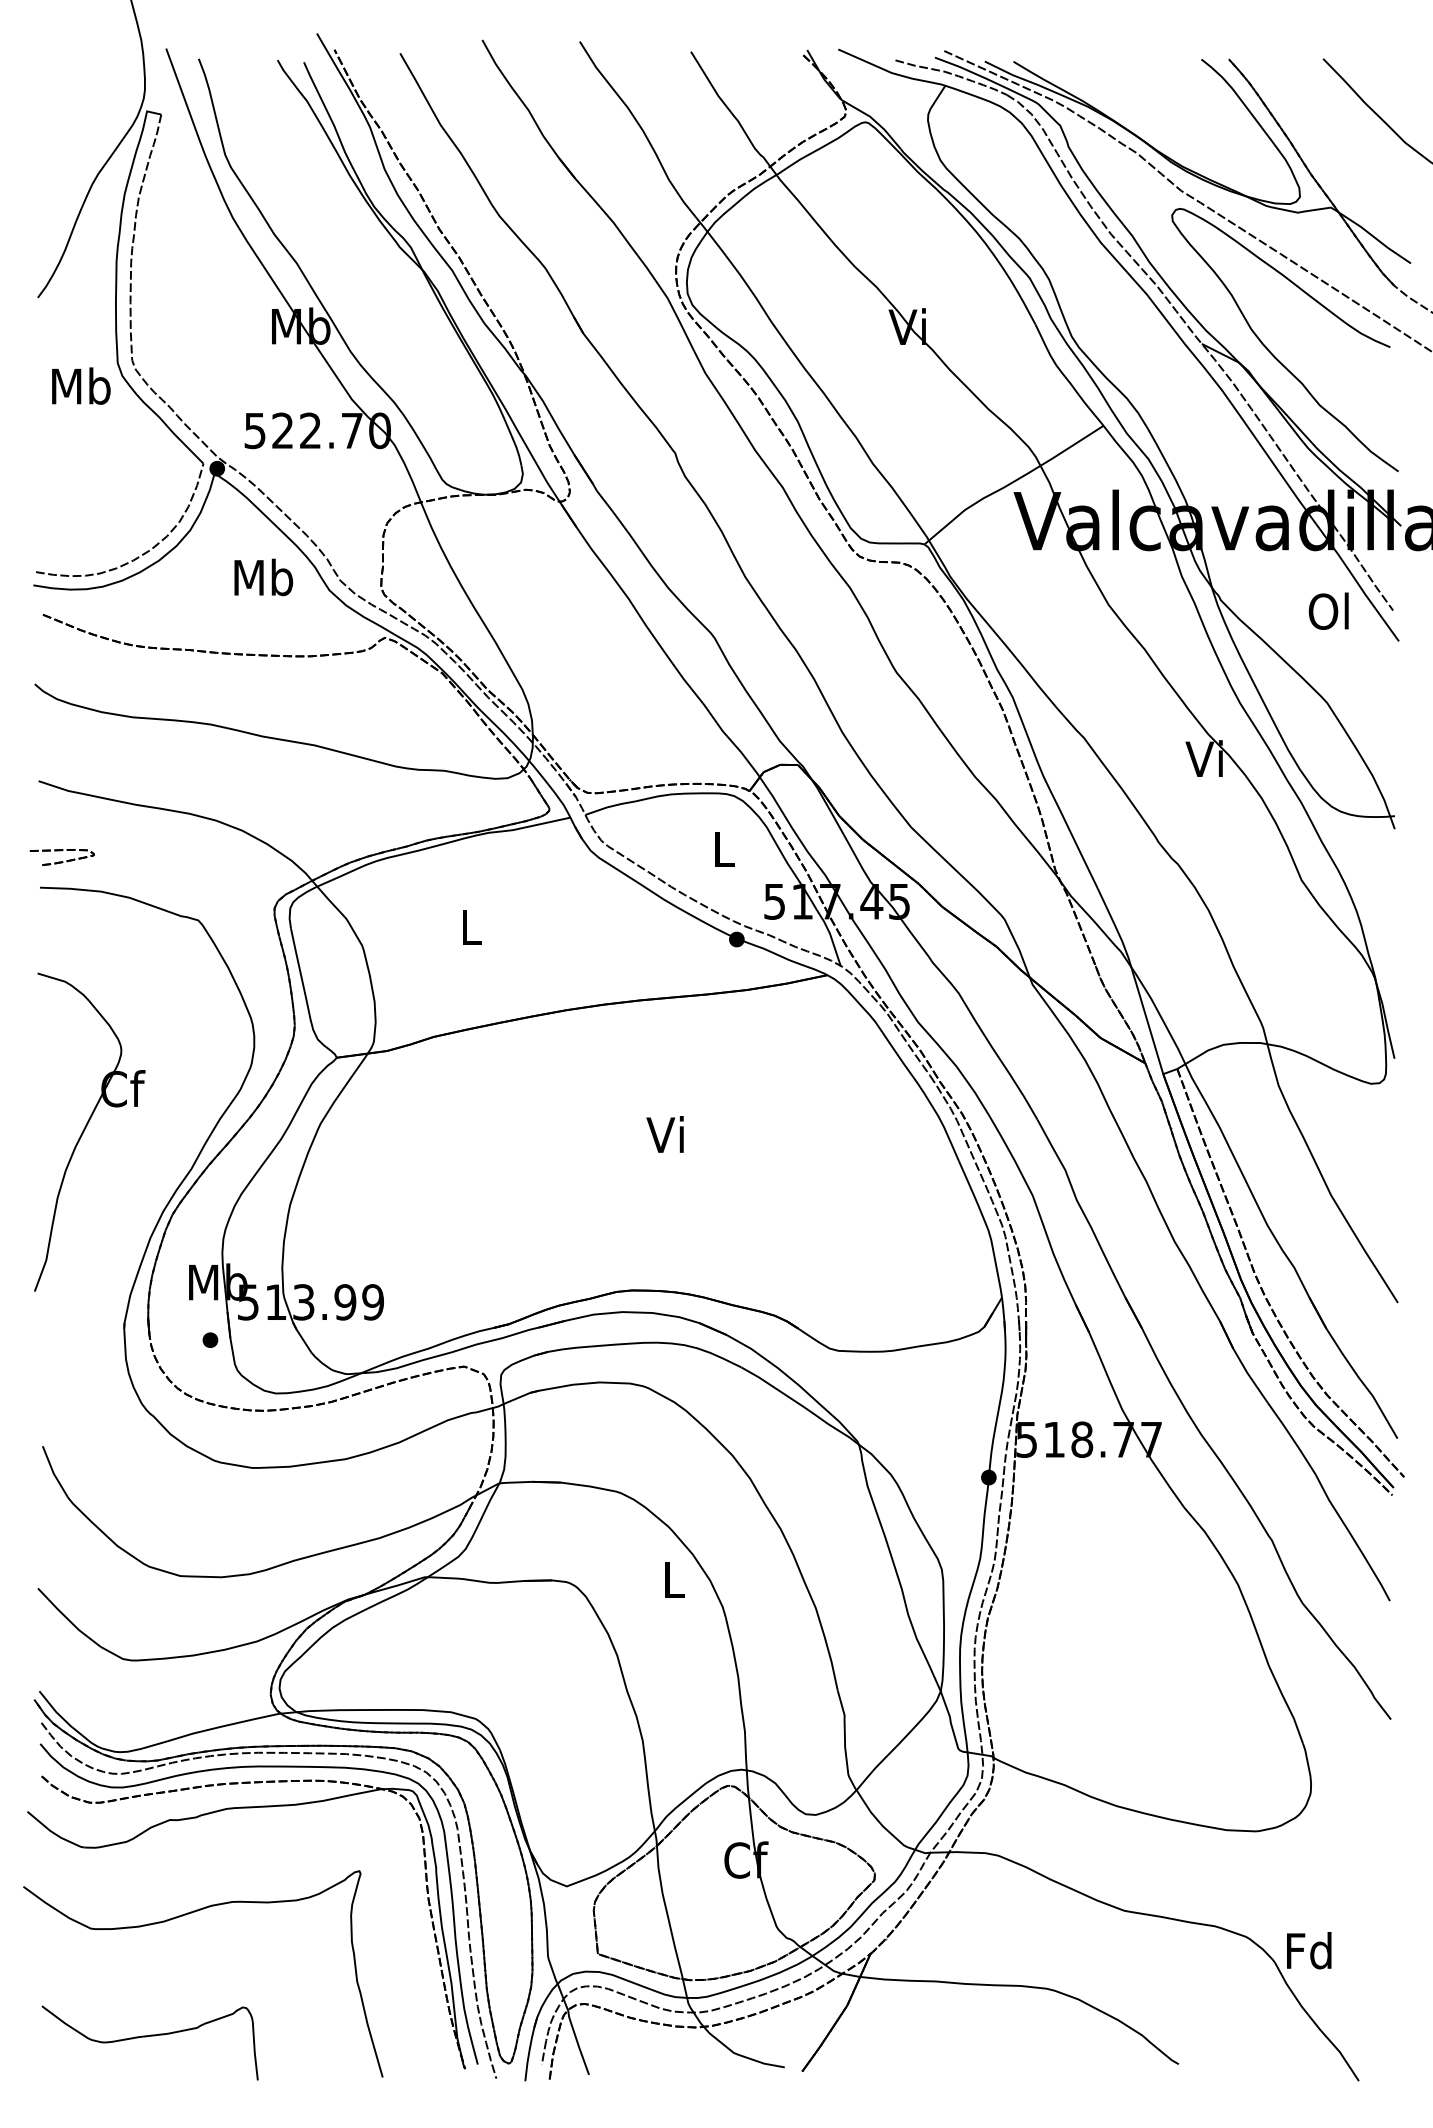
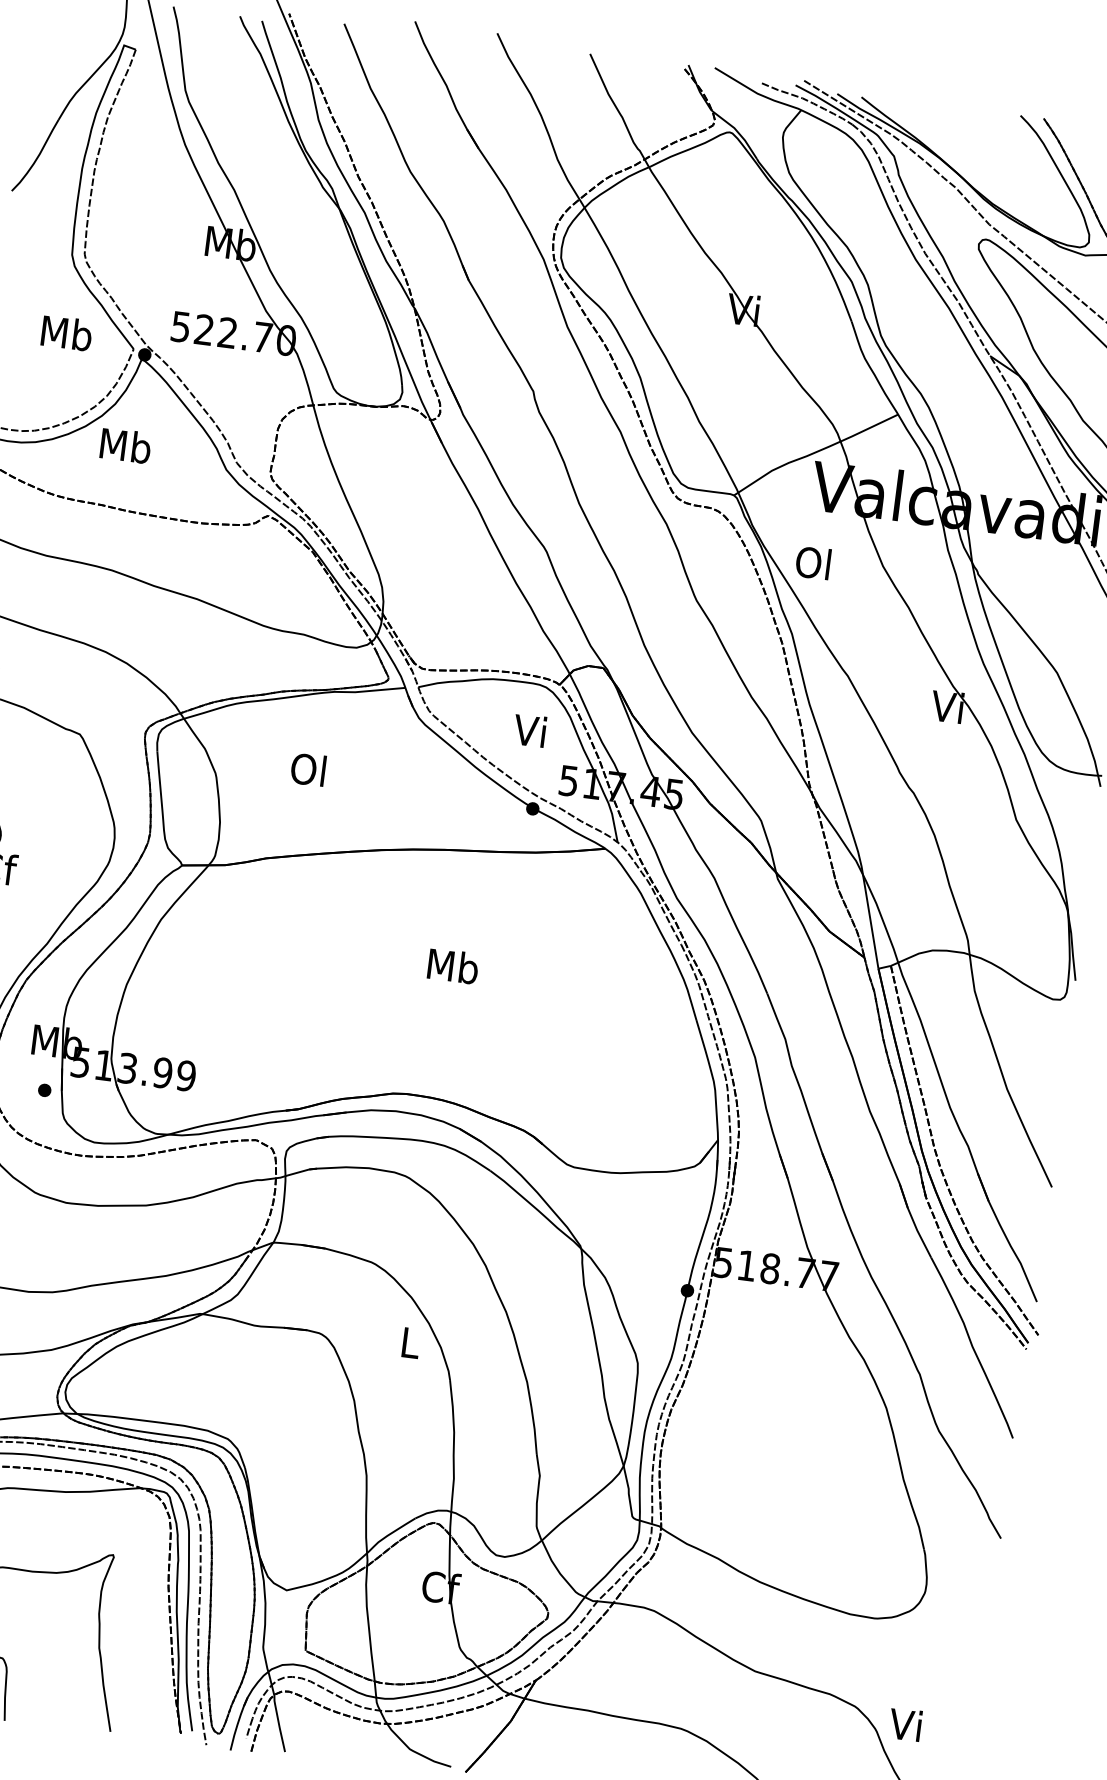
text: (81, 385) -> (67, 332), moved
text: (263, 577) -> (125, 445), moved
text: (1328, 610) -> (813, 562), moved
text: (721, 848) -> (529, 730), L -> Vi
text: (469, 926) -> (308, 768), L -> Ol
text: (667, 1134) -> (453, 966), Vi -> Mb
text: (1309, 1950) -> (907, 1724), Fd -> Vi

